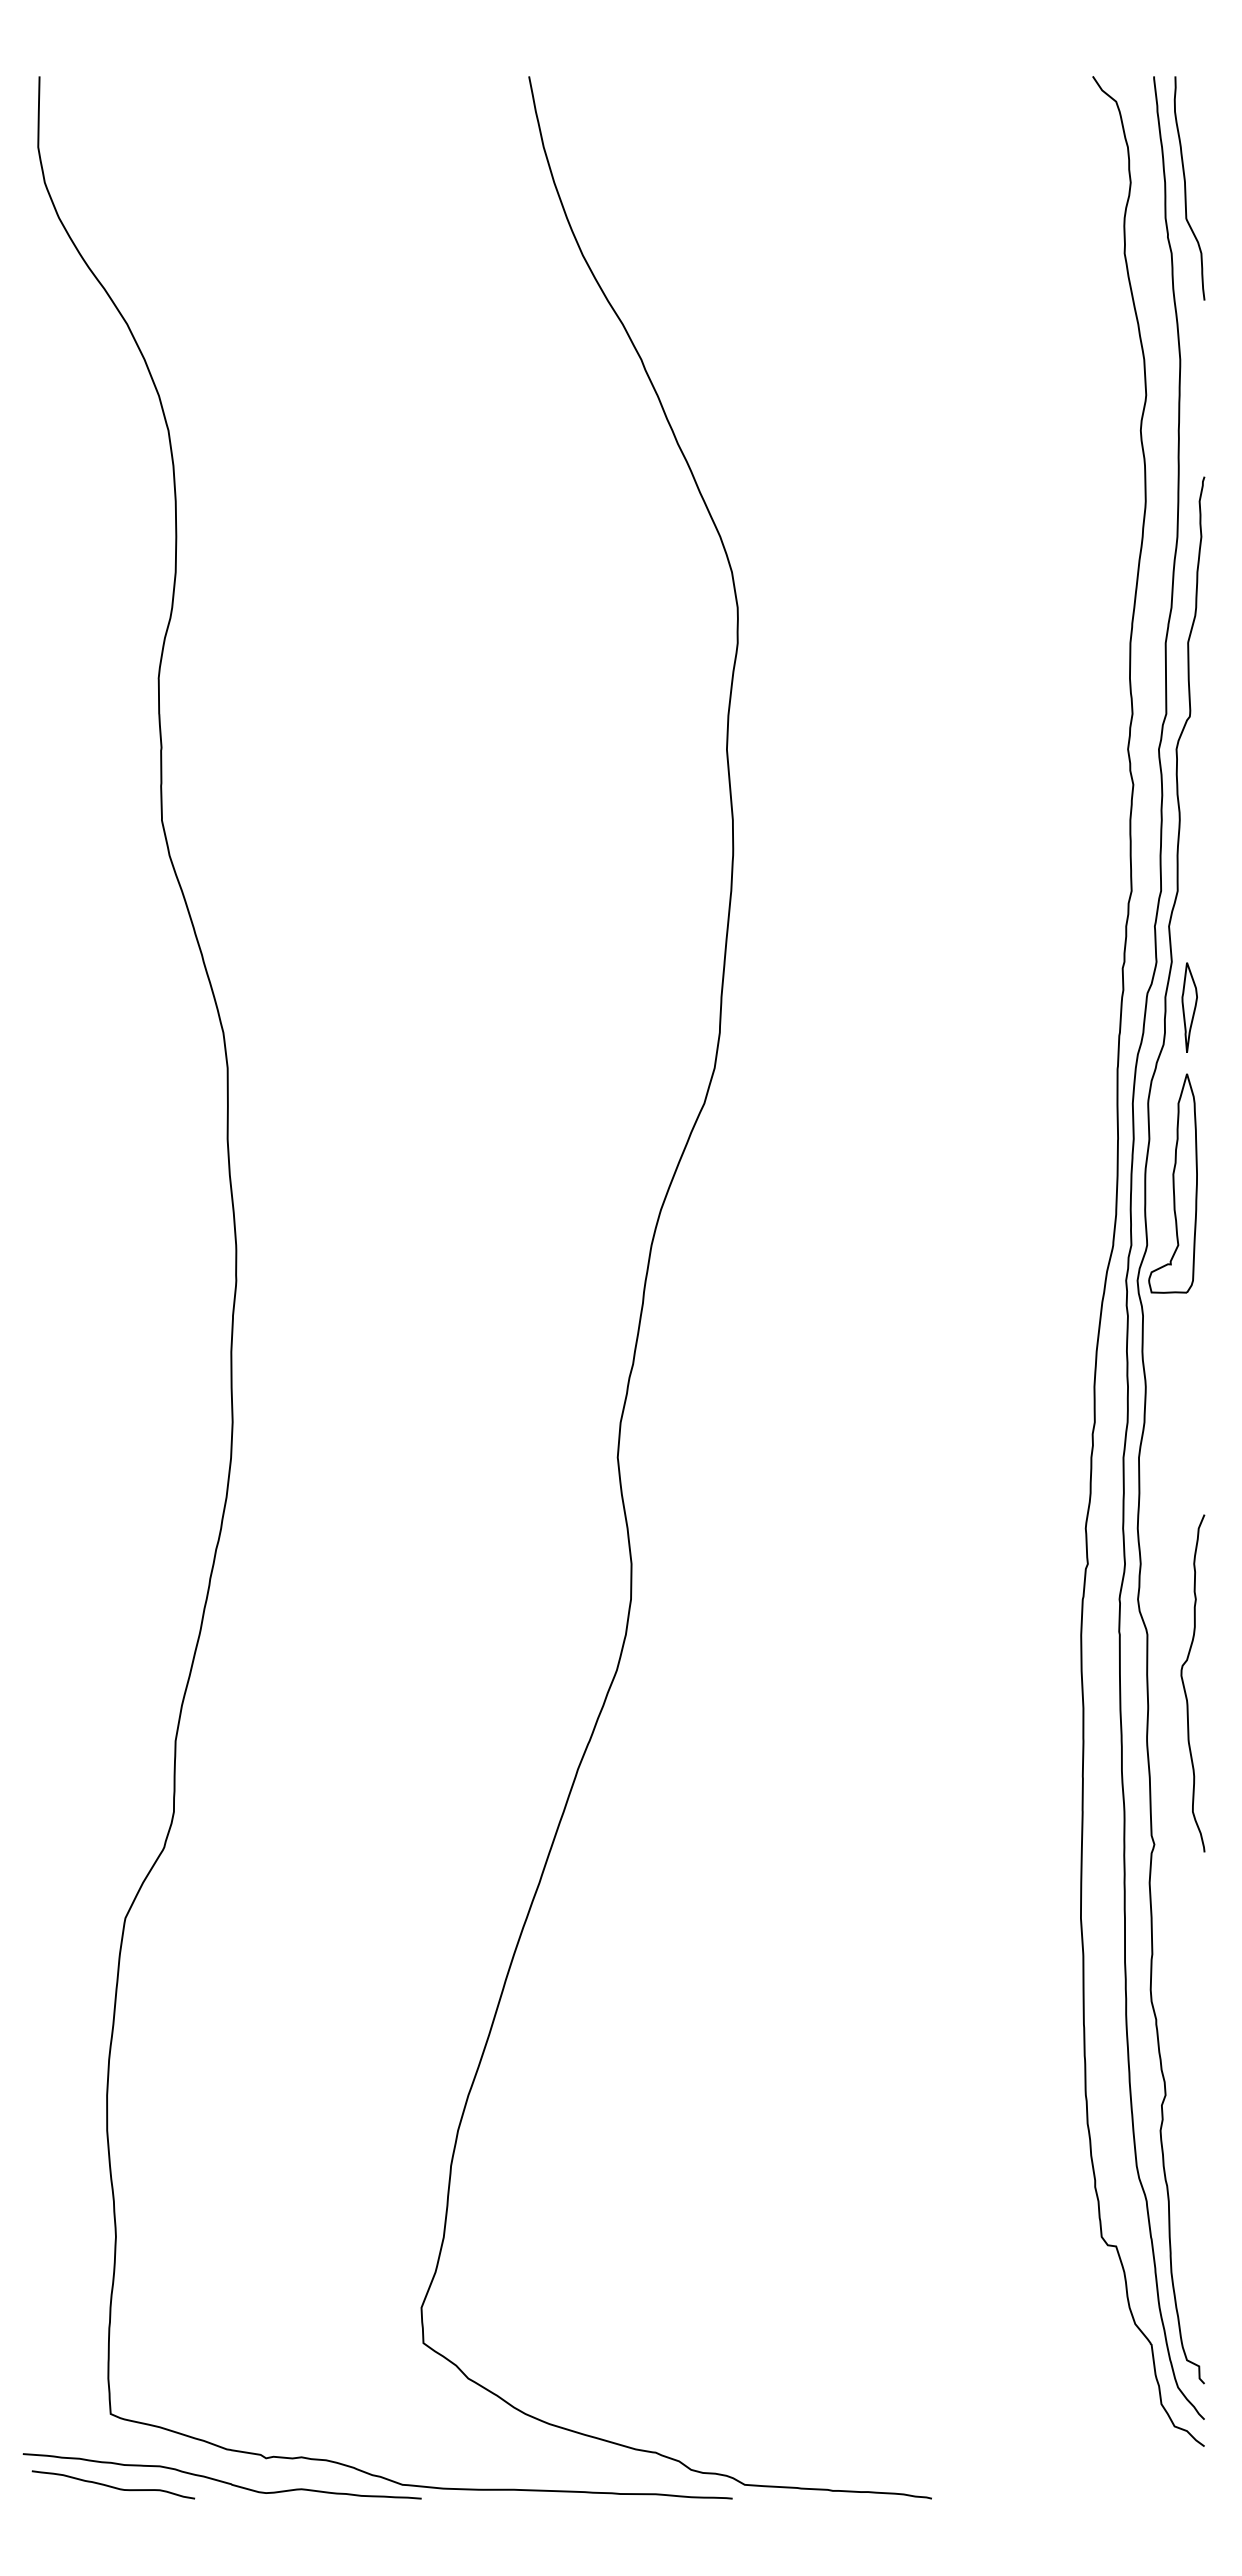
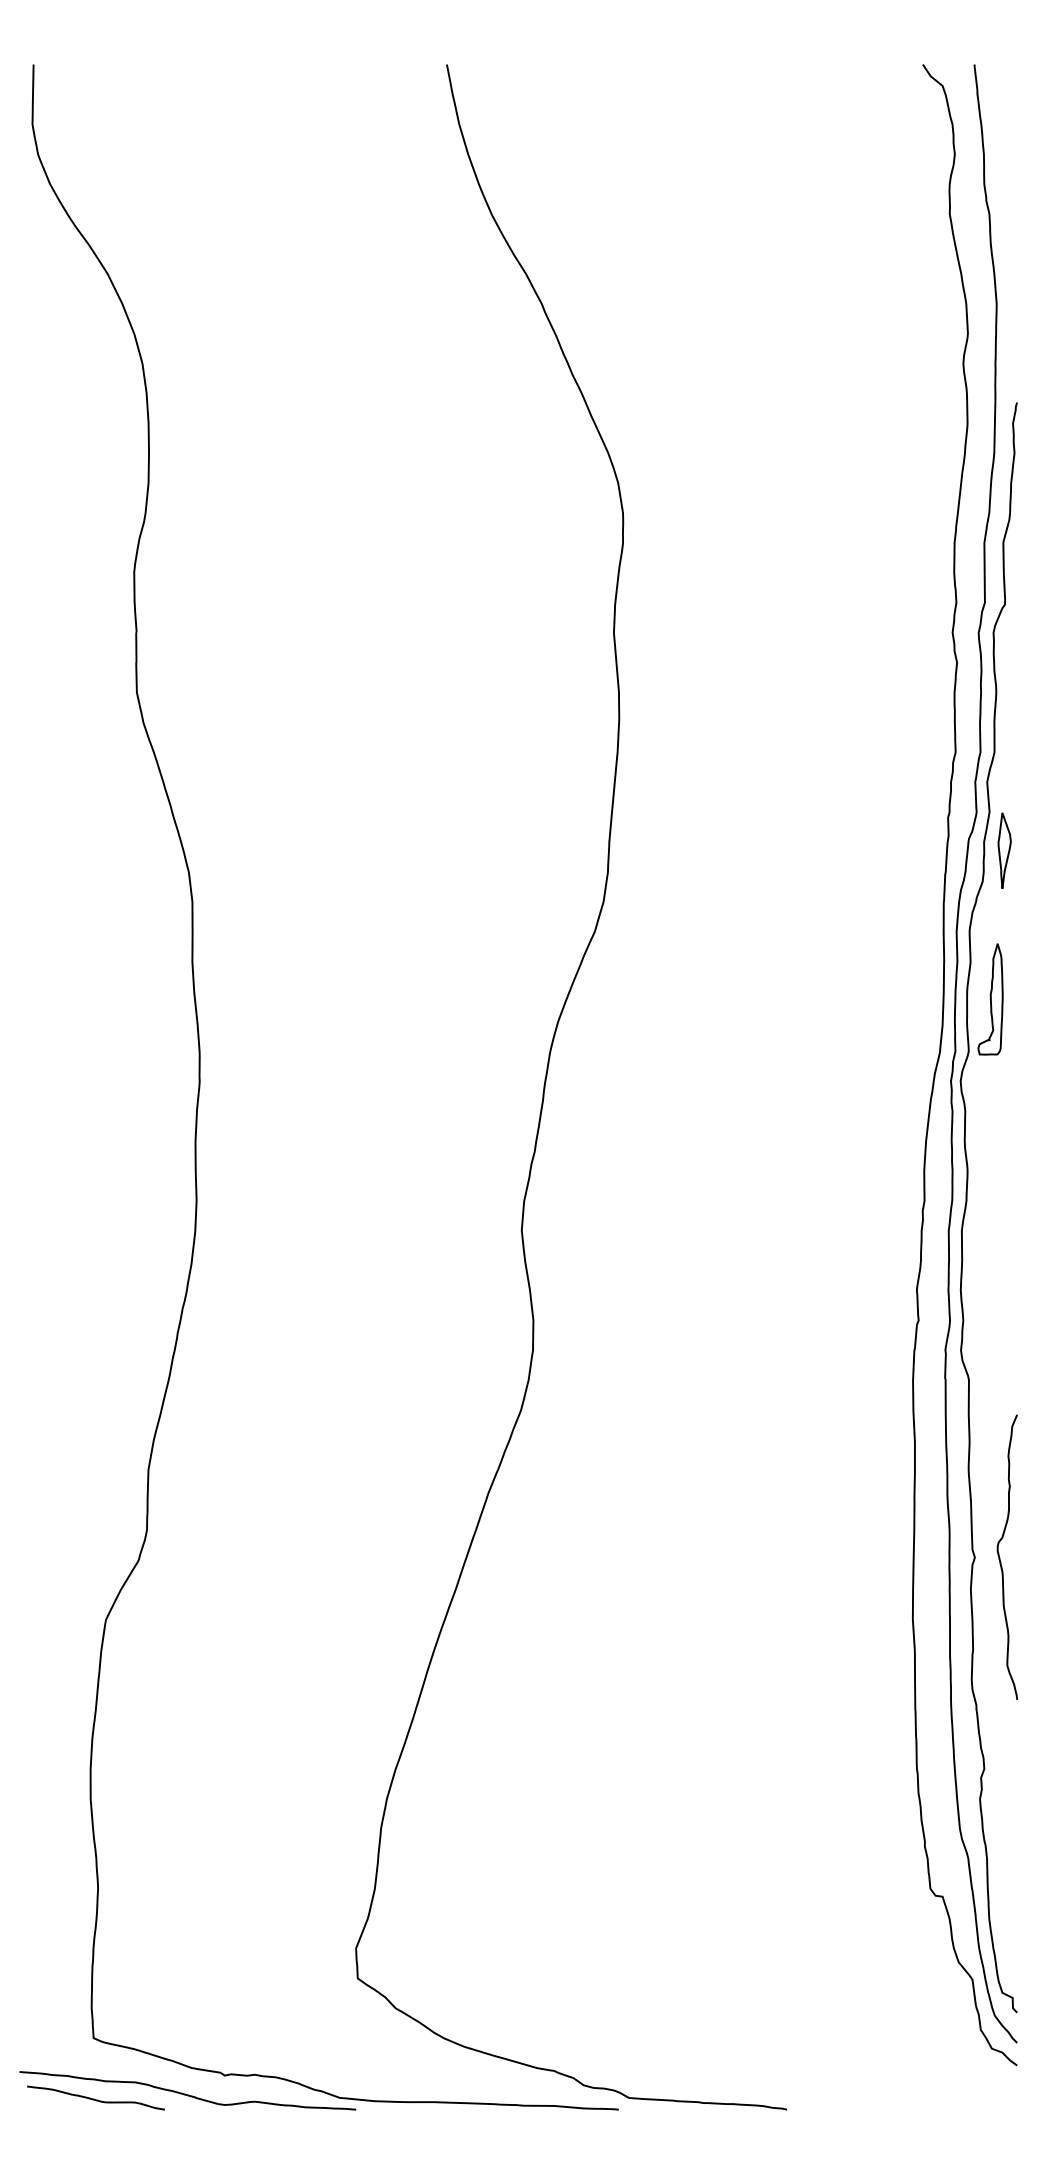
curve: (1186, 188) -> (1001, 159), removed
part: (1172, 1183) -> (990, 999), size x0.6
curve: (1184, 1683) -> (1000, 1557), moved

